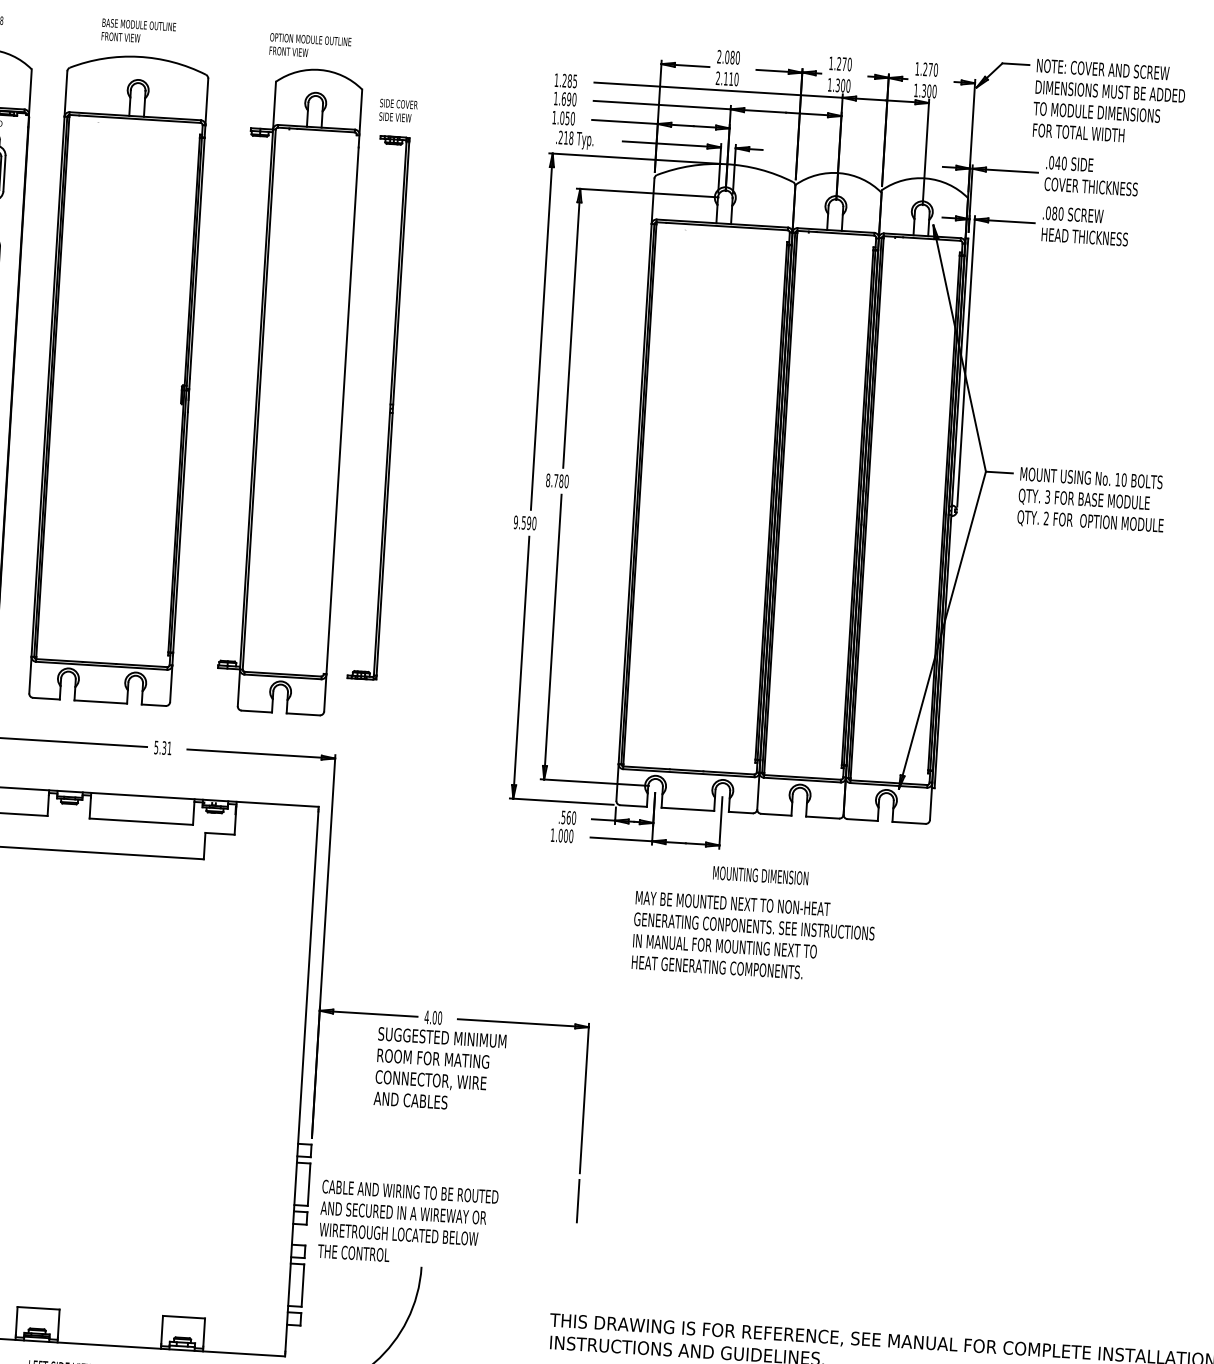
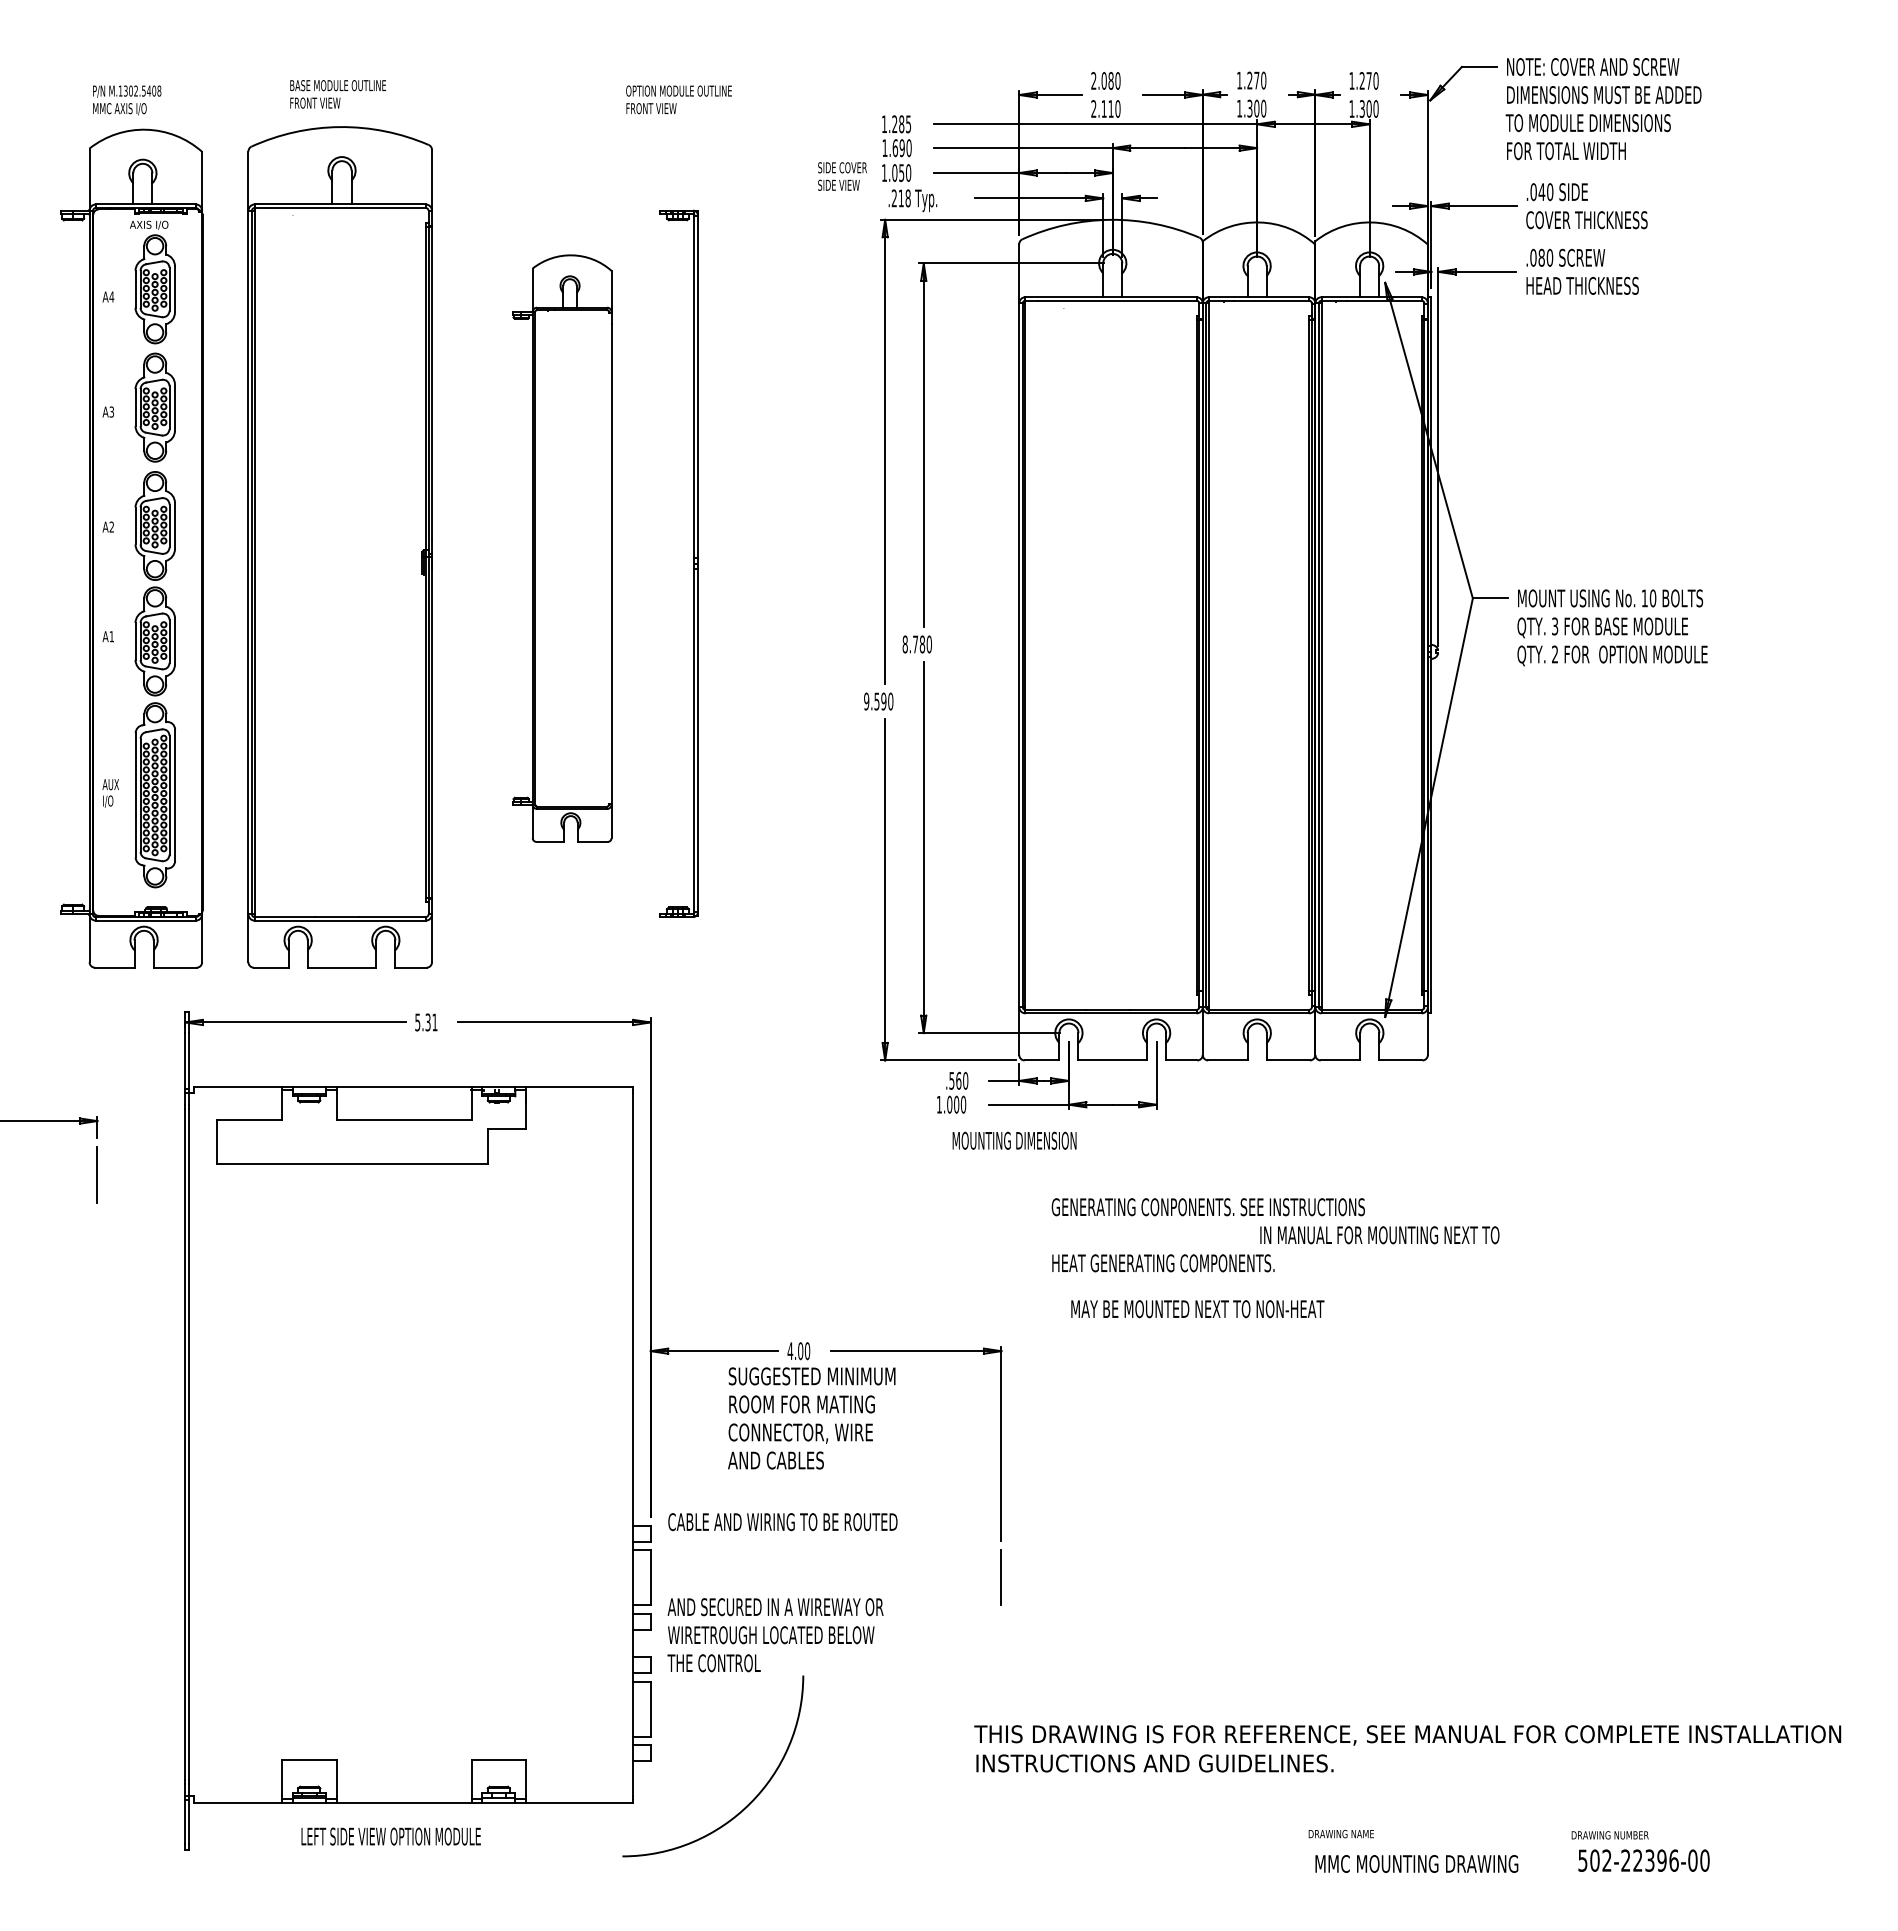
text: (309, 46) -> (678, 99), moved
text: (398, 110) -> (842, 176), moved
part: (288, 390) -> (561, 548), size x0.7
text: (760, 875) -> (1014, 1140), moved
text: (732, 903) -> (1197, 1309), moved
text: (724, 946) -> (1379, 1235), moved
text: (410, 1192) -> (782, 1522), moved

